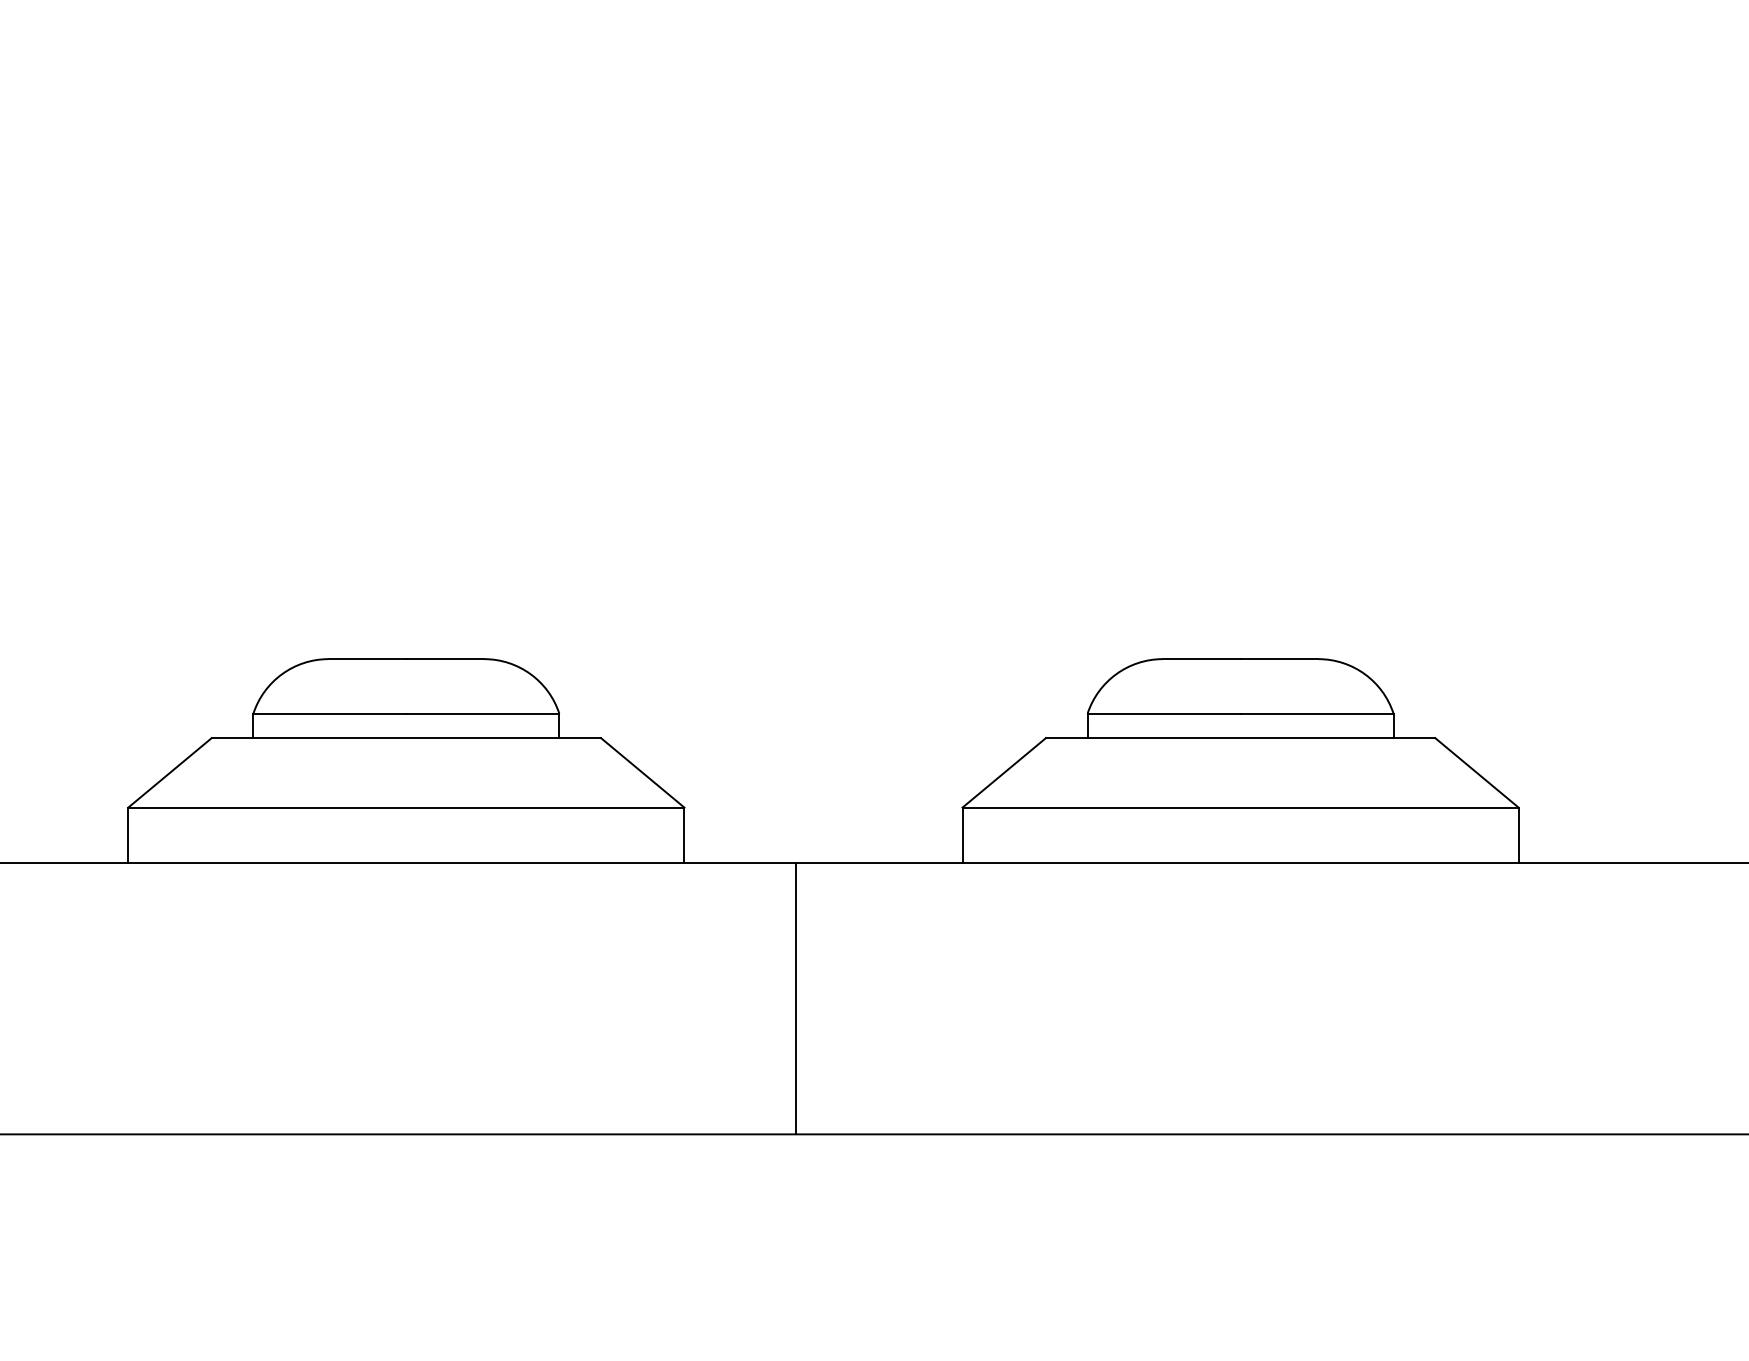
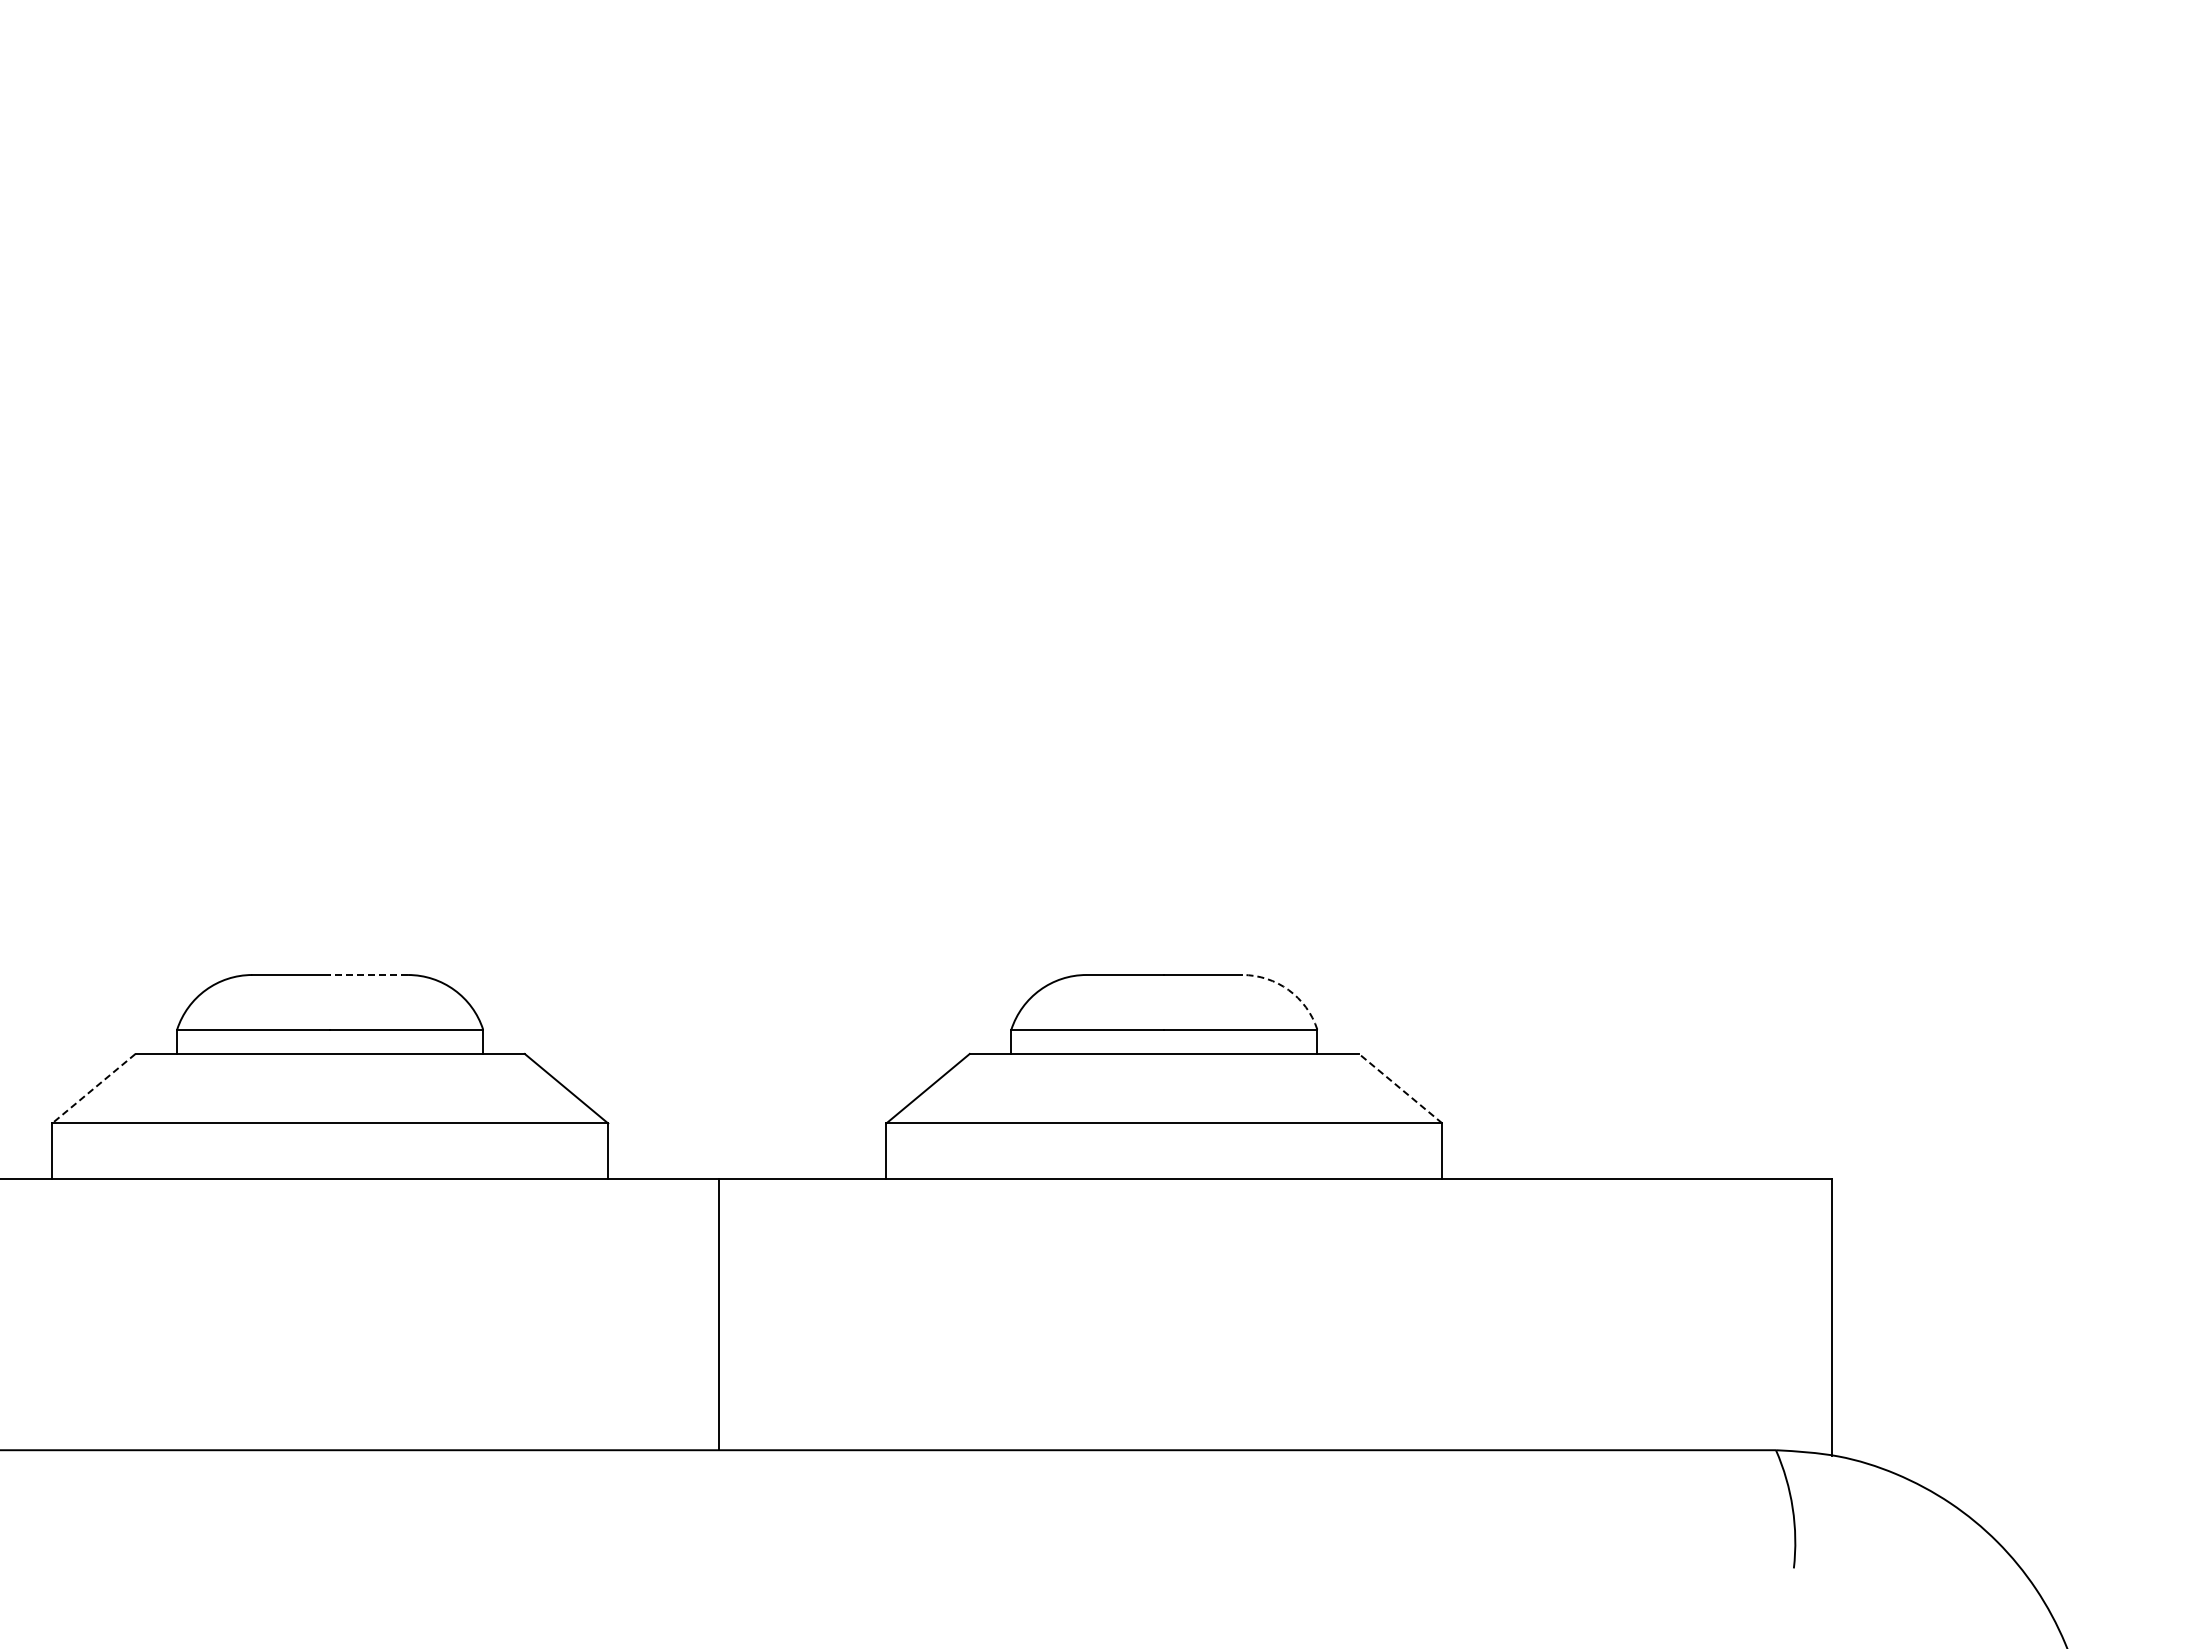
line: (445, 659) -> (369, 975), solid -> dashed
arc: (1364, 674) -> (1288, 990), solid -> dashed
line: (1476, 772) -> (1400, 1088), solid -> dashed
line: (169, 773) -> (93, 1089), solid -> dashed

